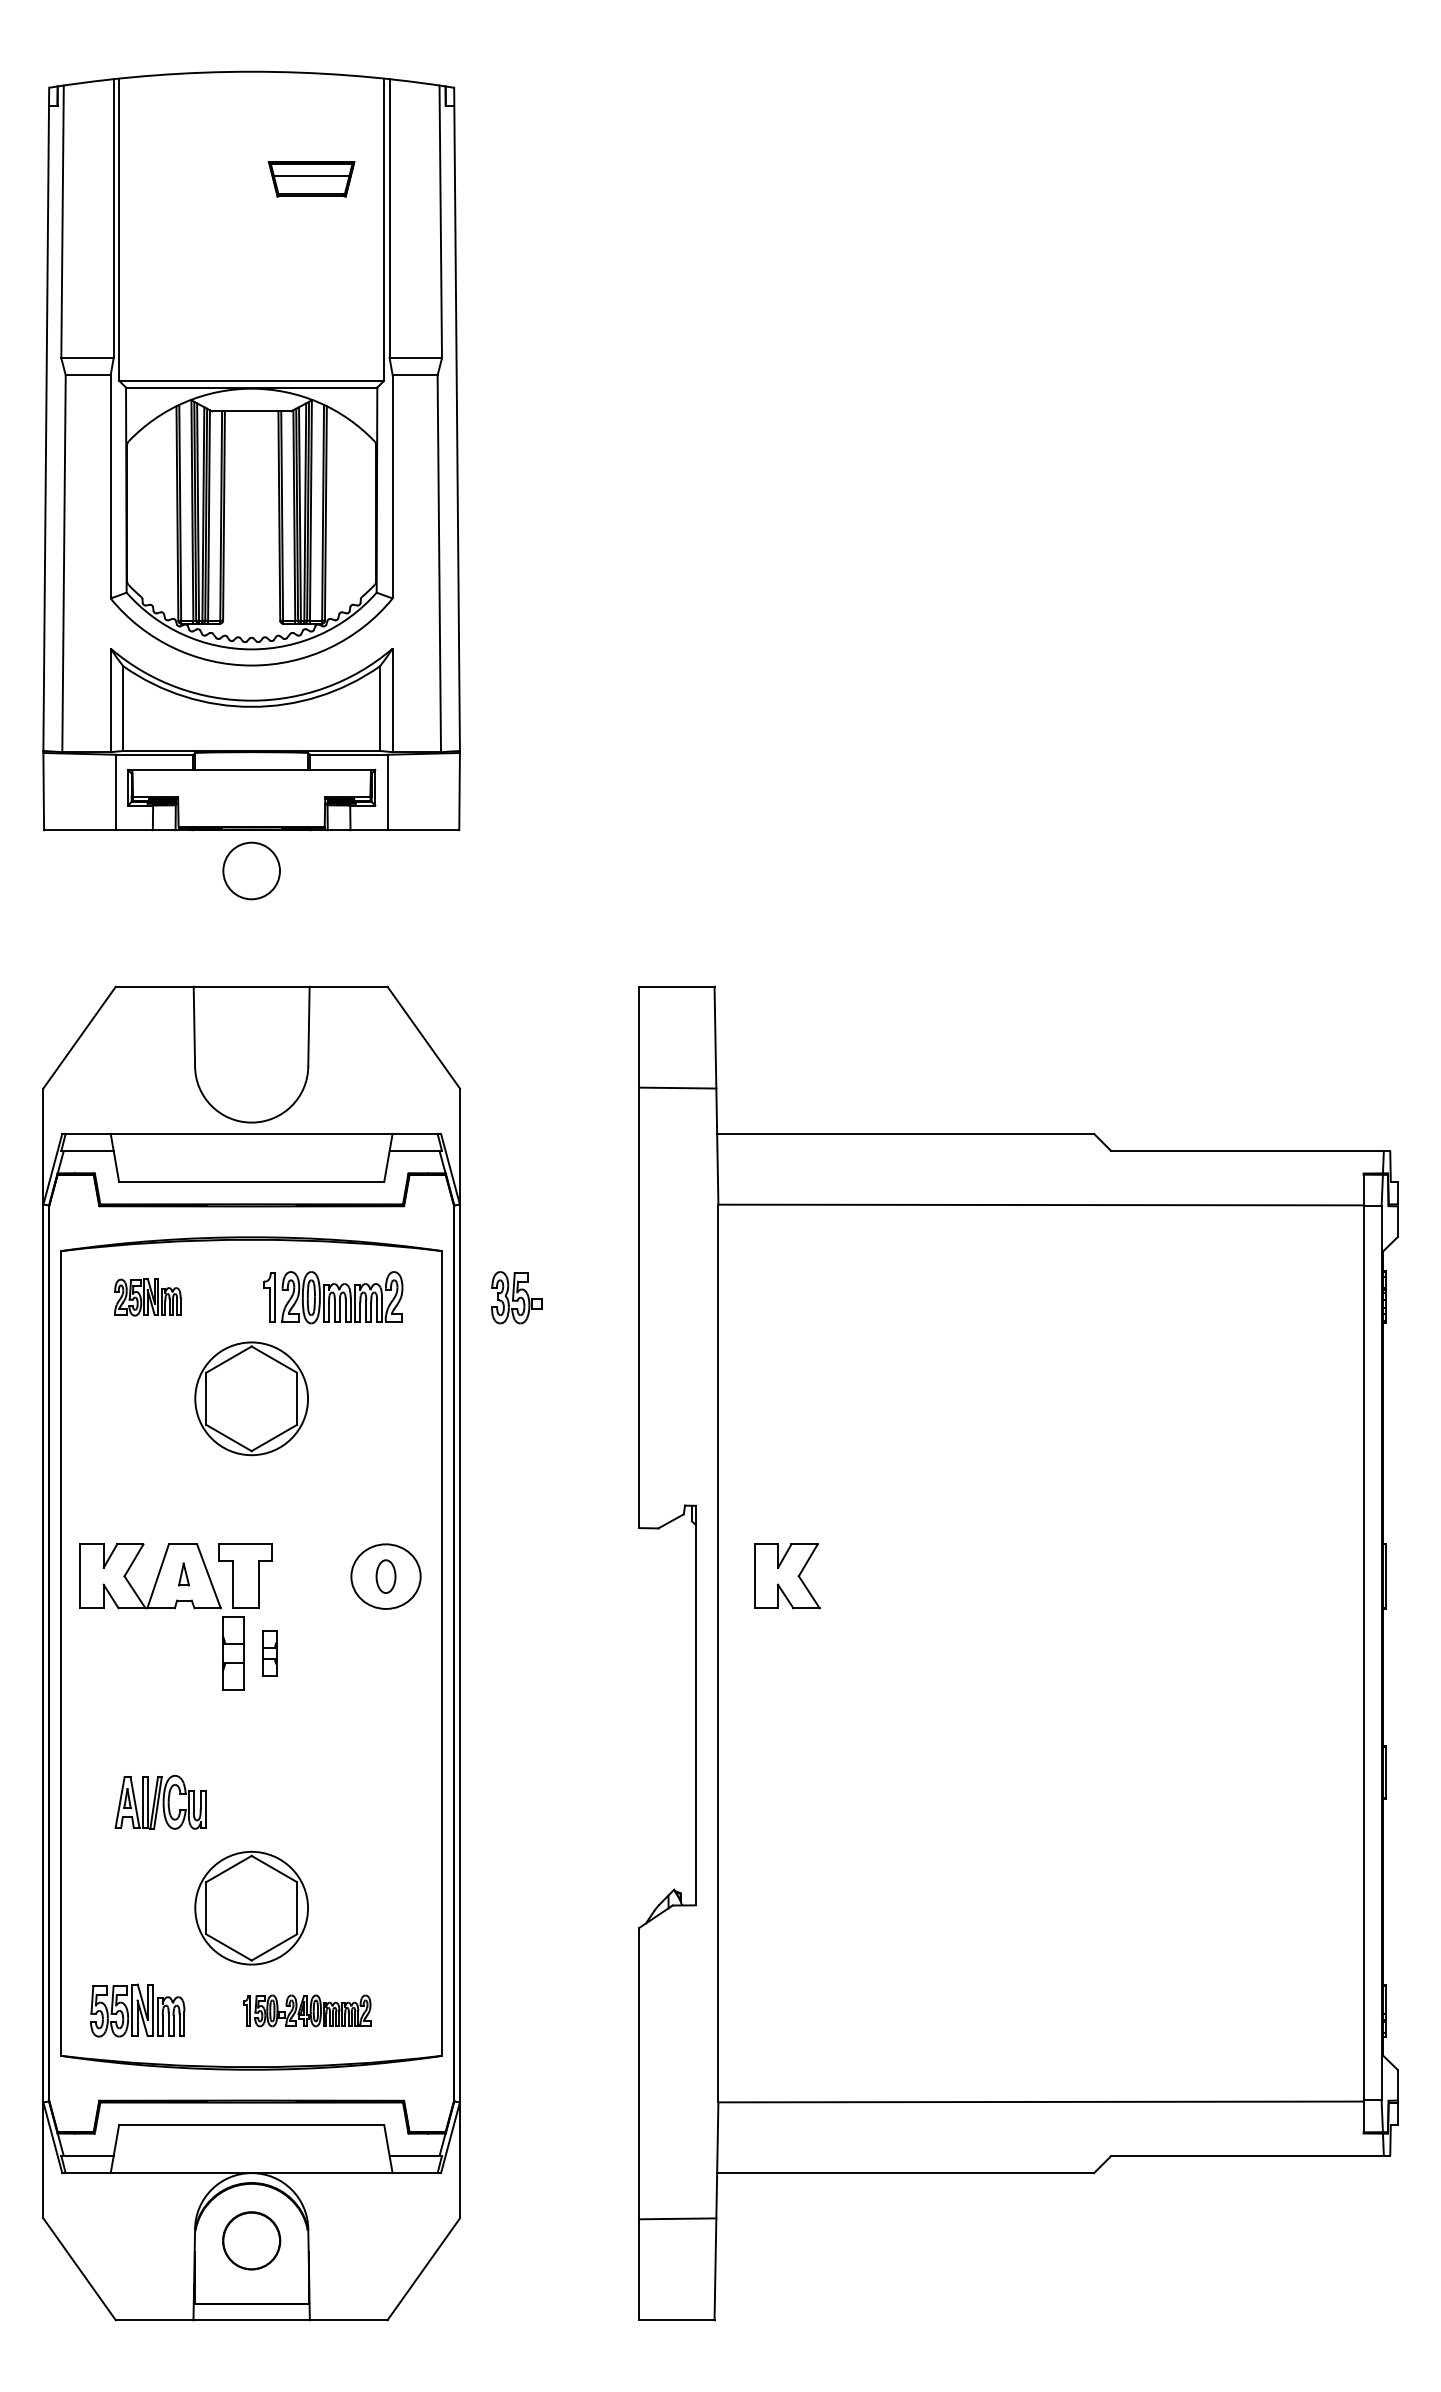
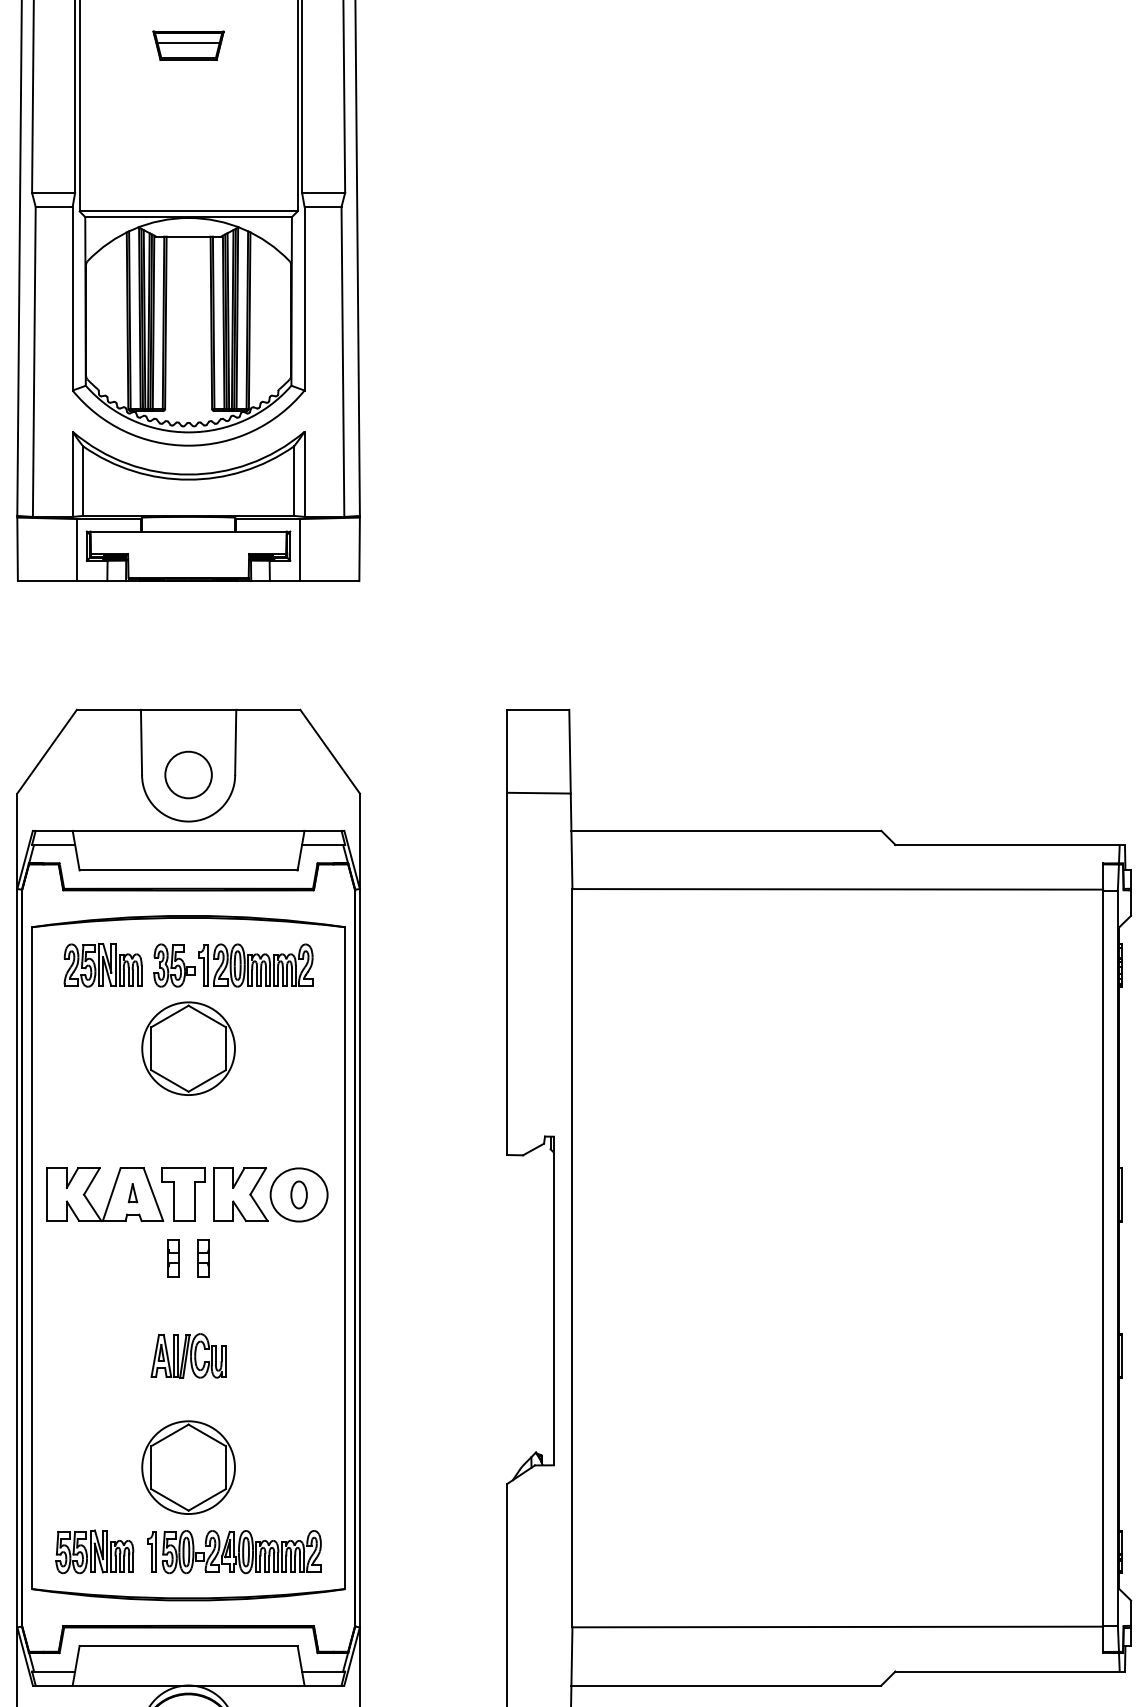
part: (311, 179) -> (188, 45), moved
part: (251, 870) -> (188, 774), moved
part: (147, 1297) -> (102, 965), size x1.43
part: (516, 1297) -> (174, 965), moved
part: (787, 1576) -> (241, 1194), moved
part: (233, 1653) -> (173, 1258), size x0.62
part: (160, 1801) -> (188, 1355), moved
part: (307, 2010) -> (234, 1551), size x1.67

